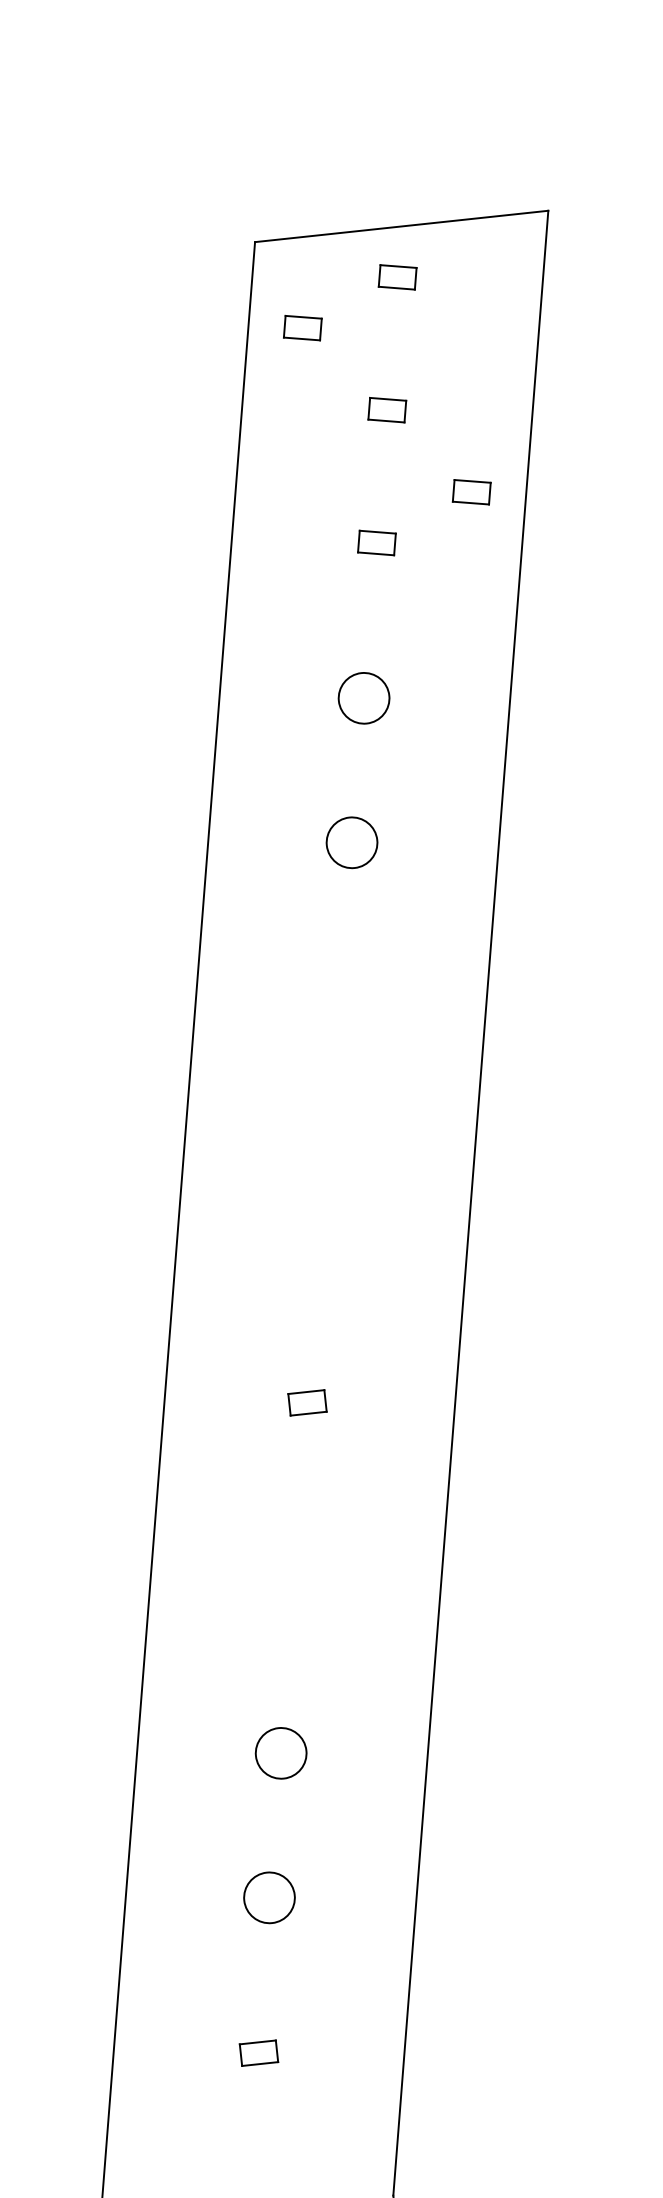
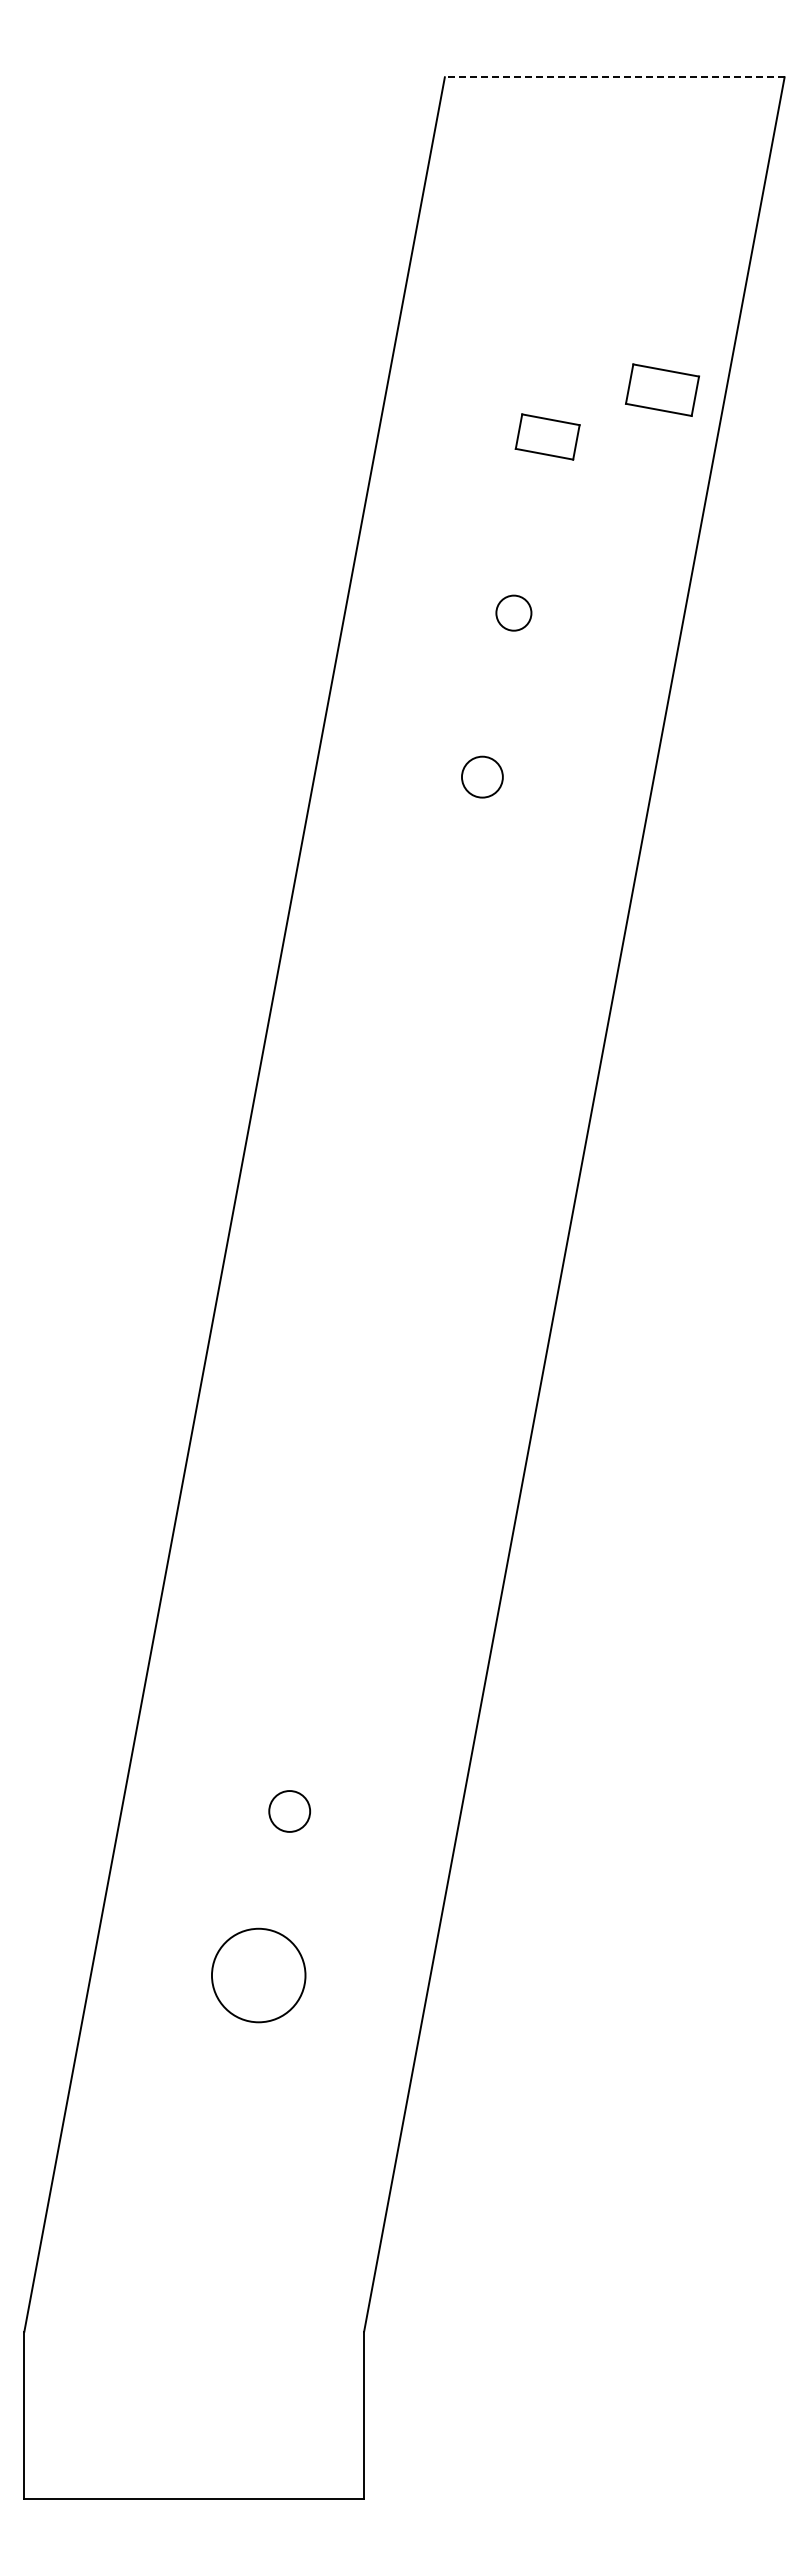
line: (401, 226) -> (614, 77), solid -> dashed
part: (397, 277) -> (603, 135), removed
part: (302, 328) -> (488, 181), removed
part: (387, 409) -> (575, 285), removed
part: (471, 492) -> (662, 390), size x1.6
part: (376, 542) -> (547, 436), size x1.4
circle: (363, 697) -> (513, 612), size x0.6
circle: (352, 842) -> (482, 776), size x0.7
part: (307, 1403) -> (362, 1413), removed
circle: (280, 1753) -> (289, 1811), size x0.7
circle: (269, 1897) -> (258, 1975), size x1.6
part: (258, 2053) -> (227, 2152), removed

